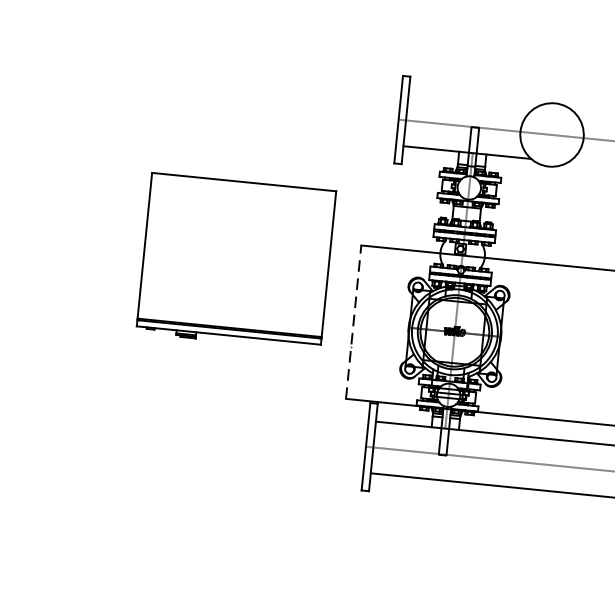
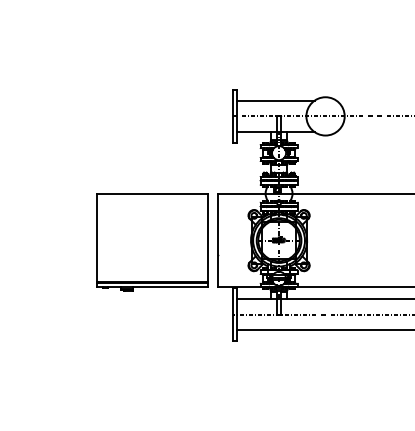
line: (472, 100) -> (275, 100), added
part: (235, 261) -> (152, 242), moved
line: (353, 321) -> (217, 240), dashed -> solid

